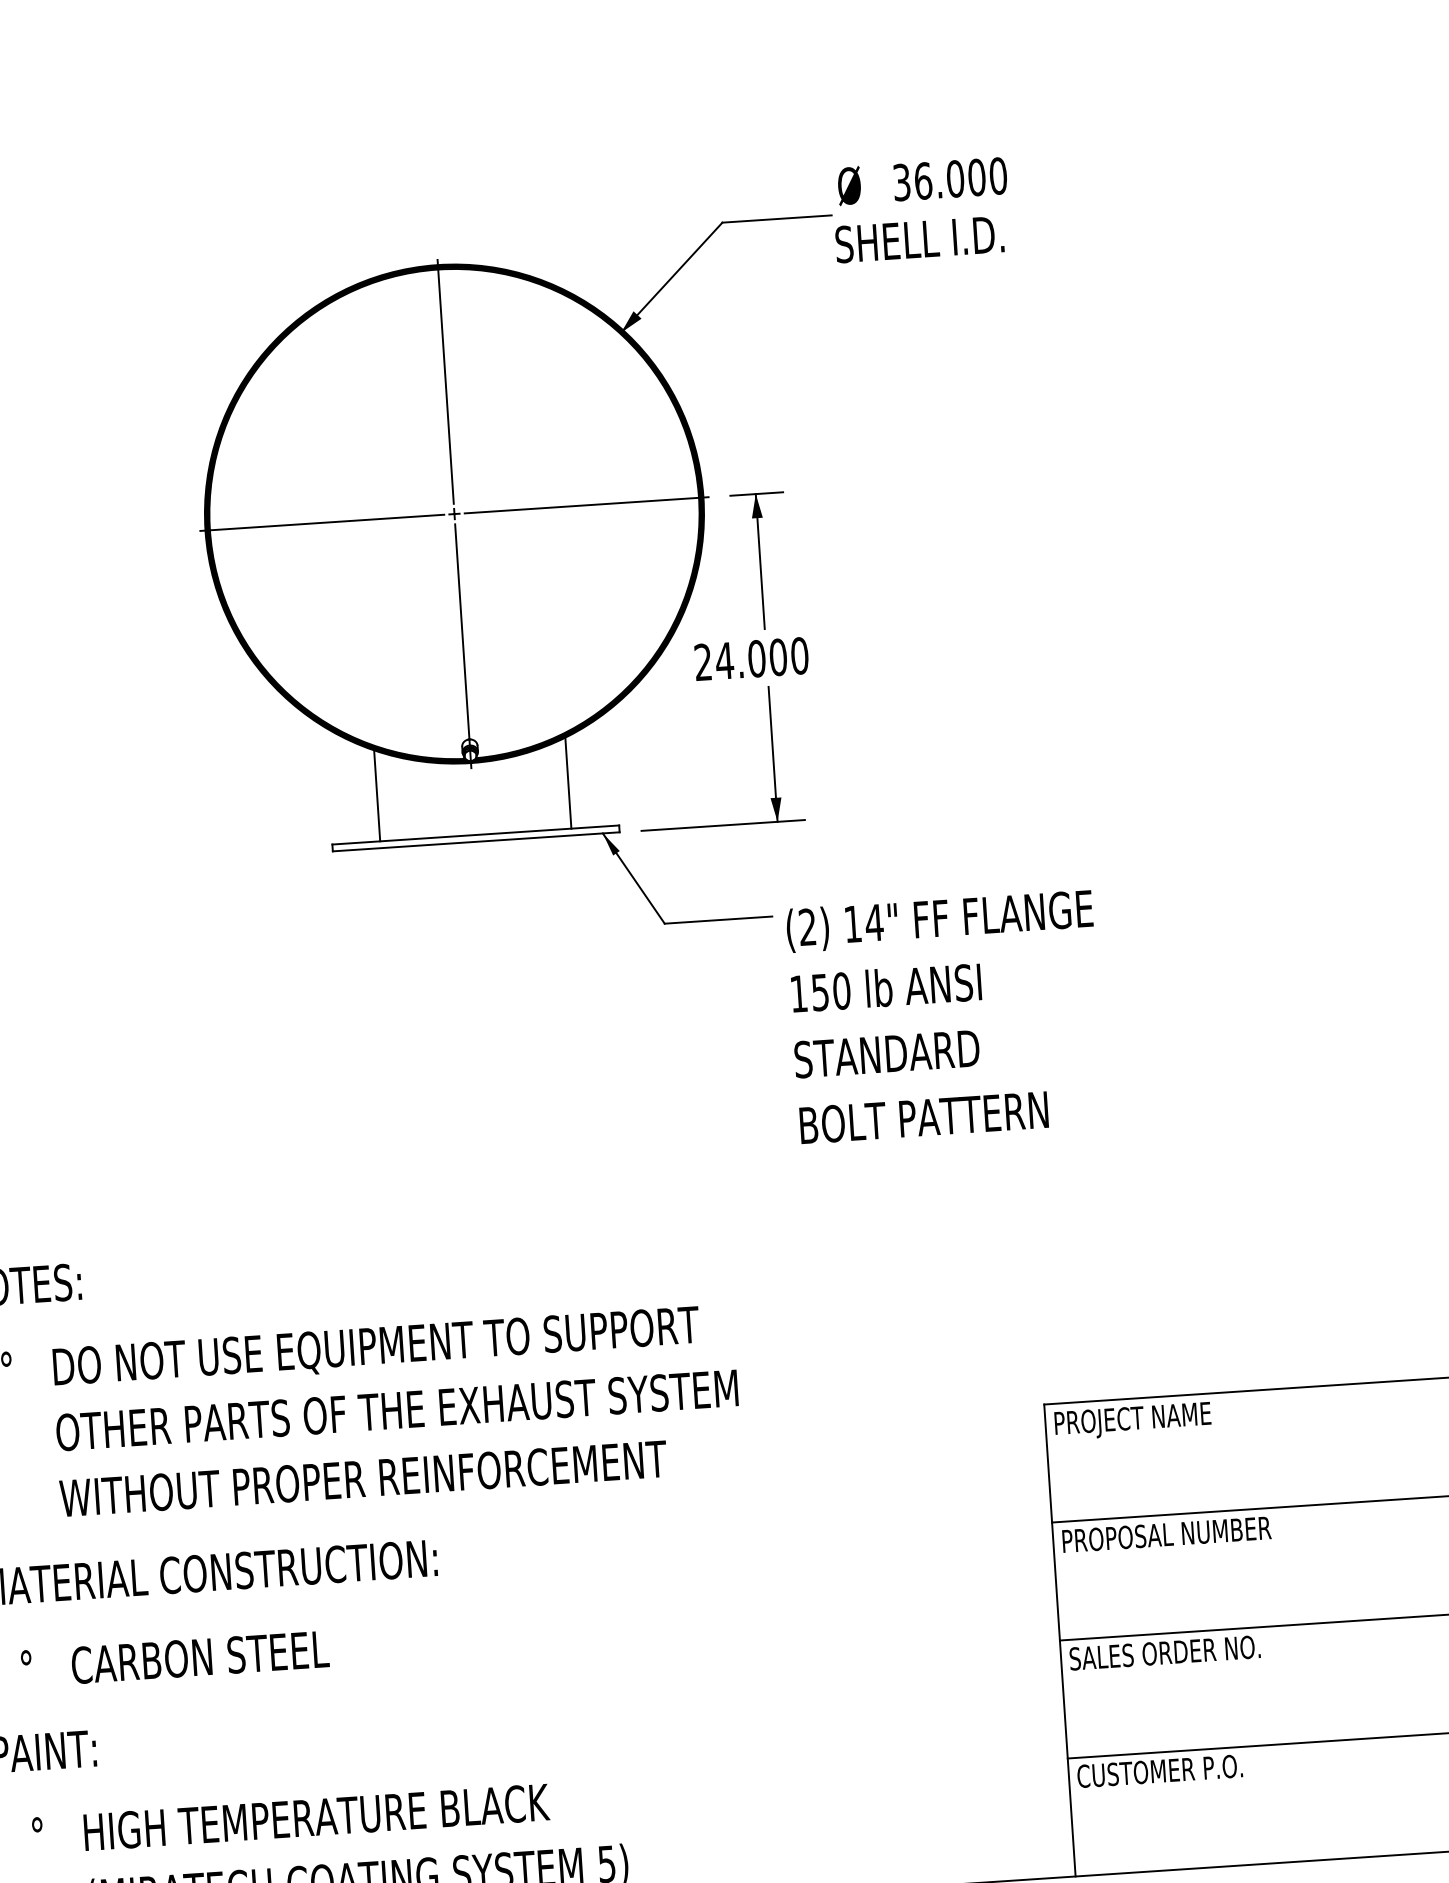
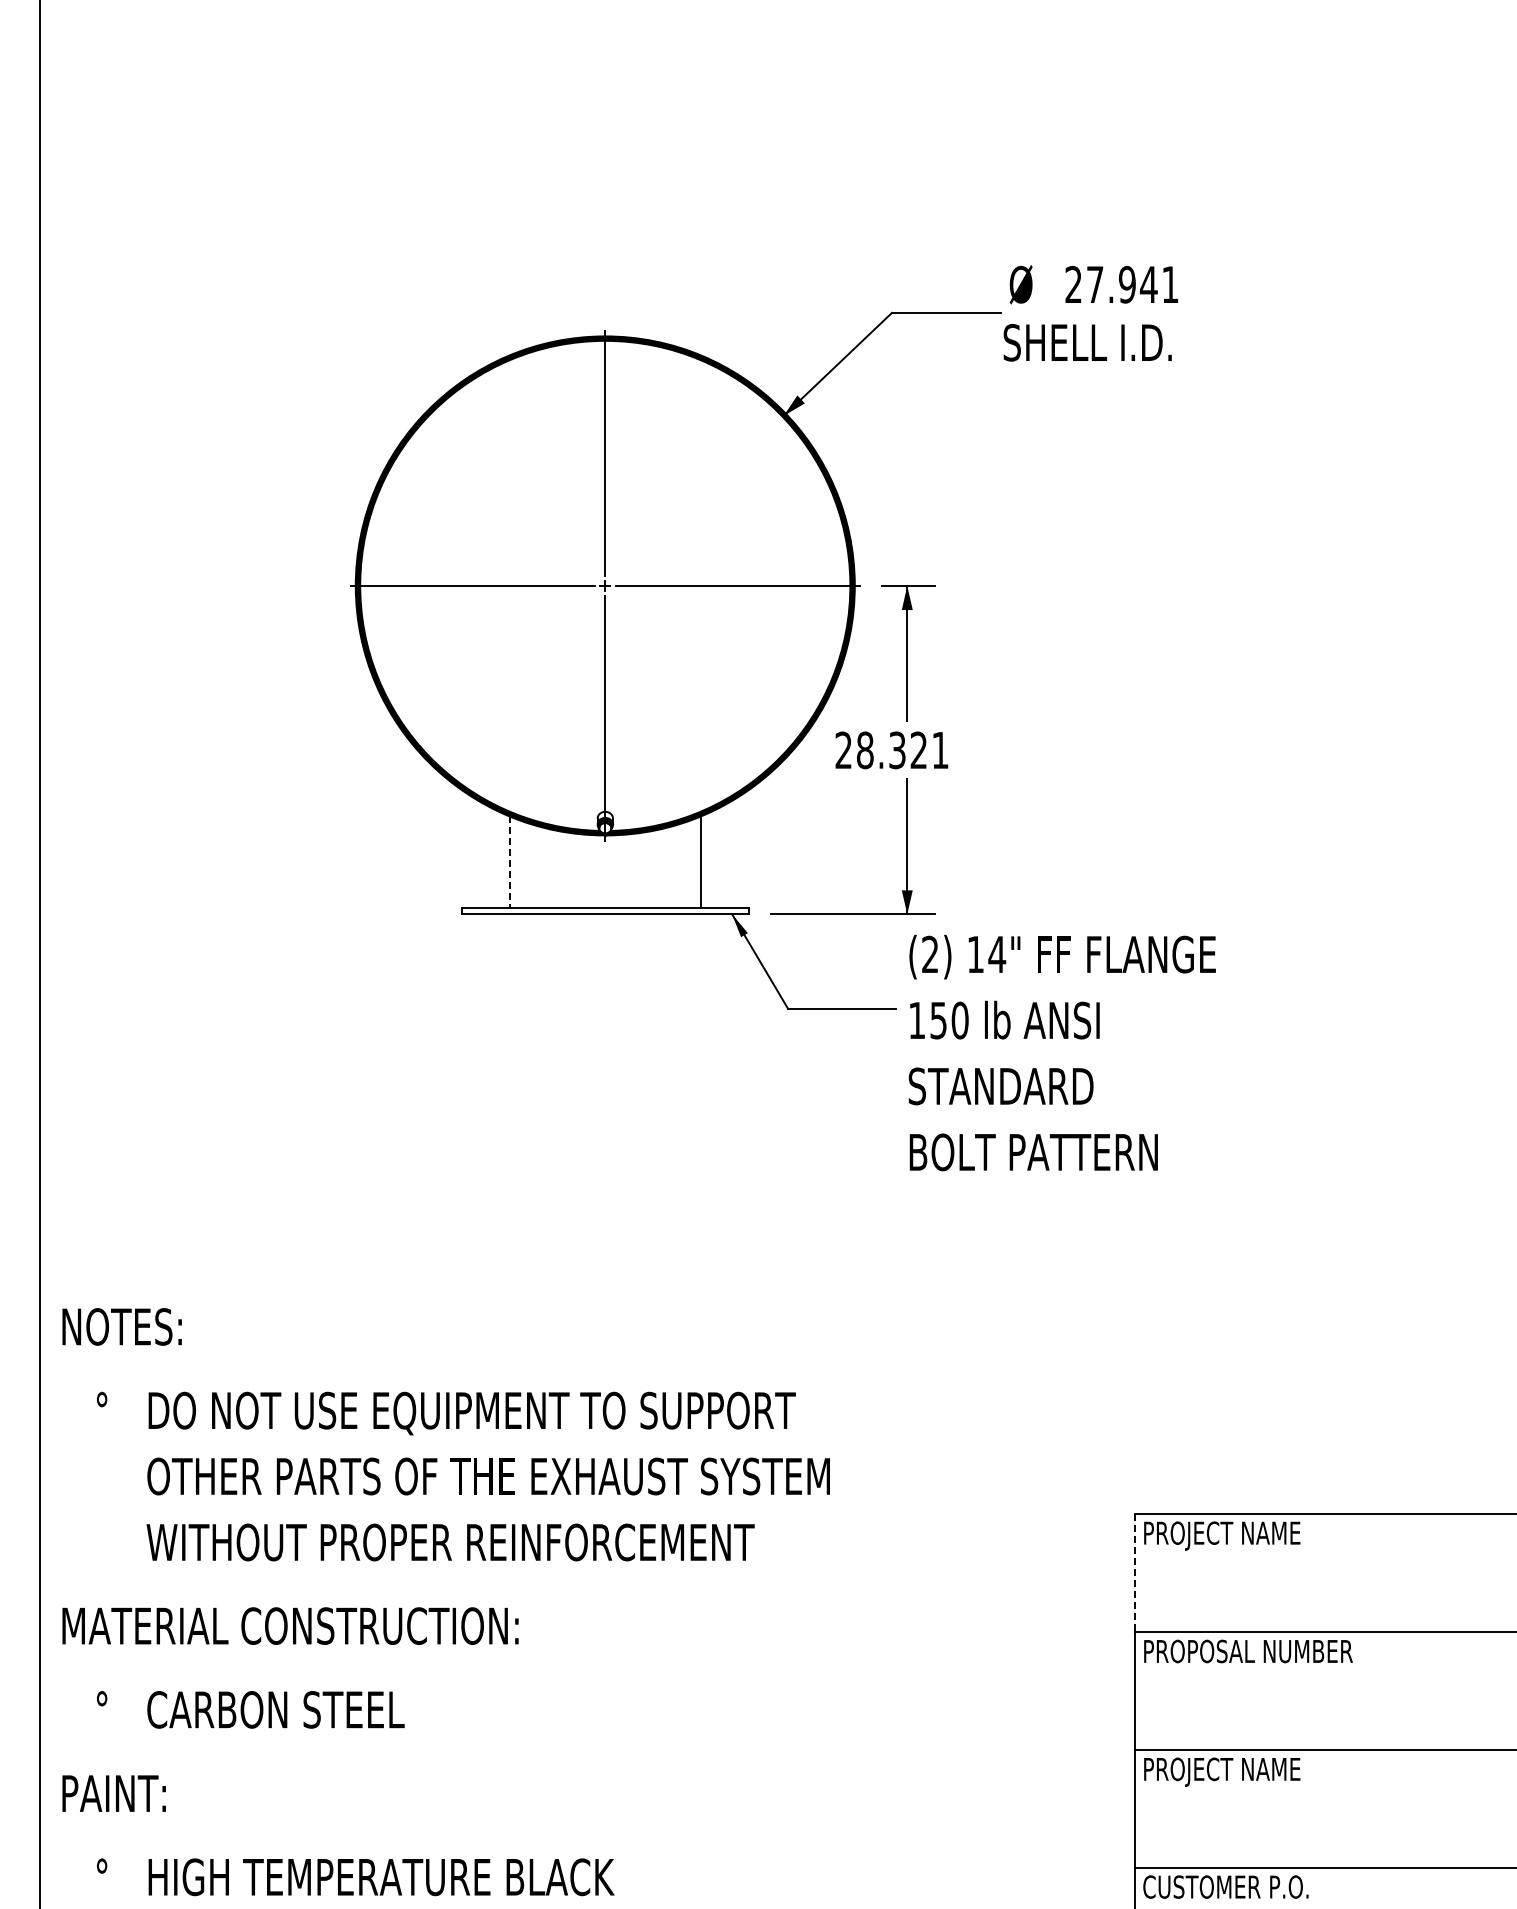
text: (949, 179) -> (1121, 284), 36.000 -> 27.941
text: (761, 658) -> (902, 750), 24.000 -> 28.321
line: (377, 795) -> (509, 861), solid -> dashed
text: (945, 1017) -> (1061, 1053), moved
line: (1047, 1464) -> (1134, 1573), solid -> dashed
text: (1164, 1655) -> (1238, 1771), SALES ORDER NO. -> PROJECT NAME

